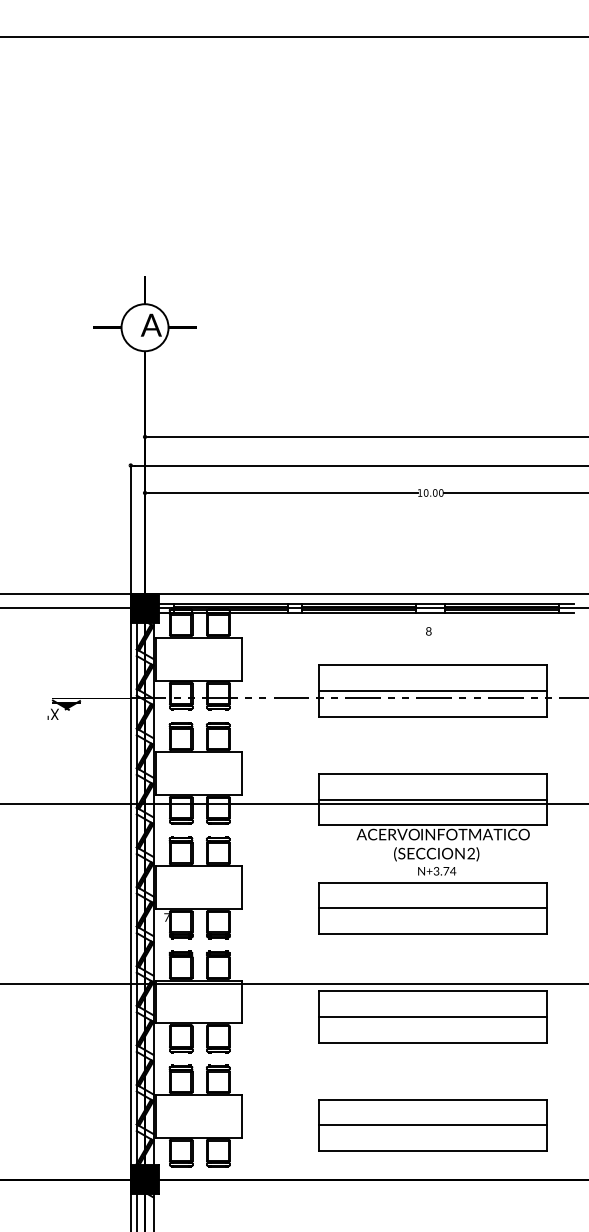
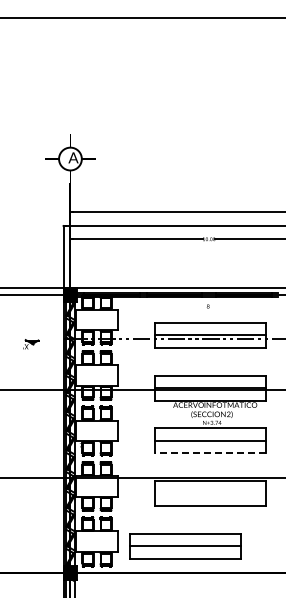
line: (431, 934) -> (209, 453), solid -> dashed
line: (431, 1016) -> (209, 493), removed
part: (433, 1125) -> (185, 546), moved

